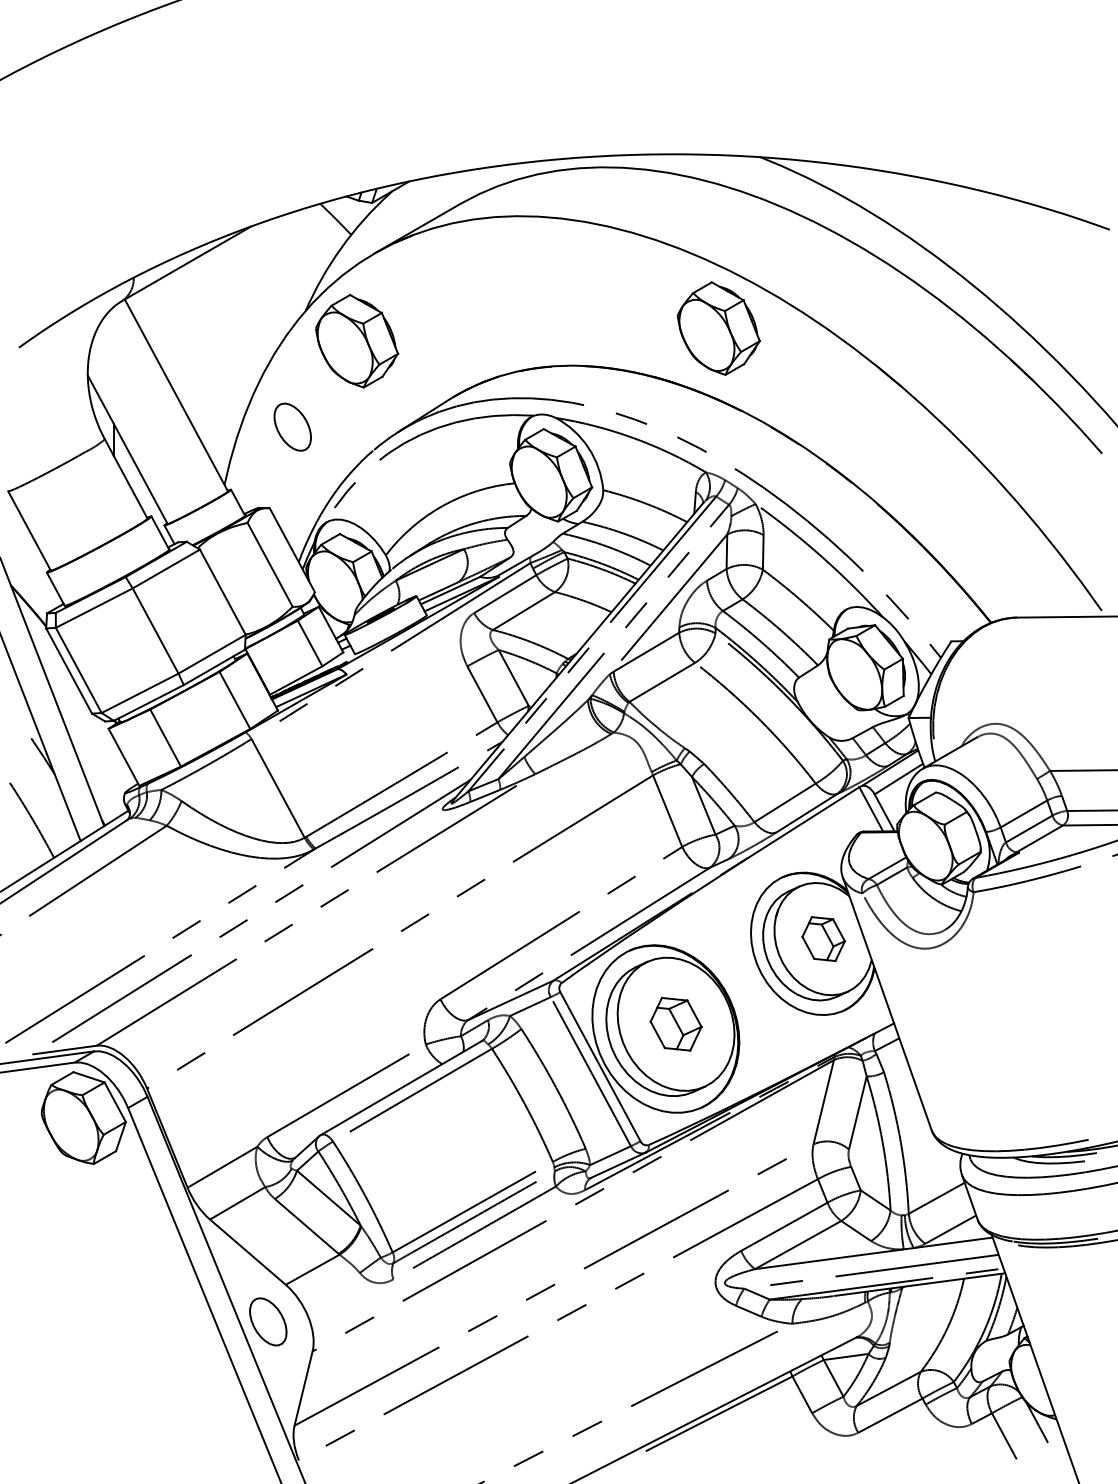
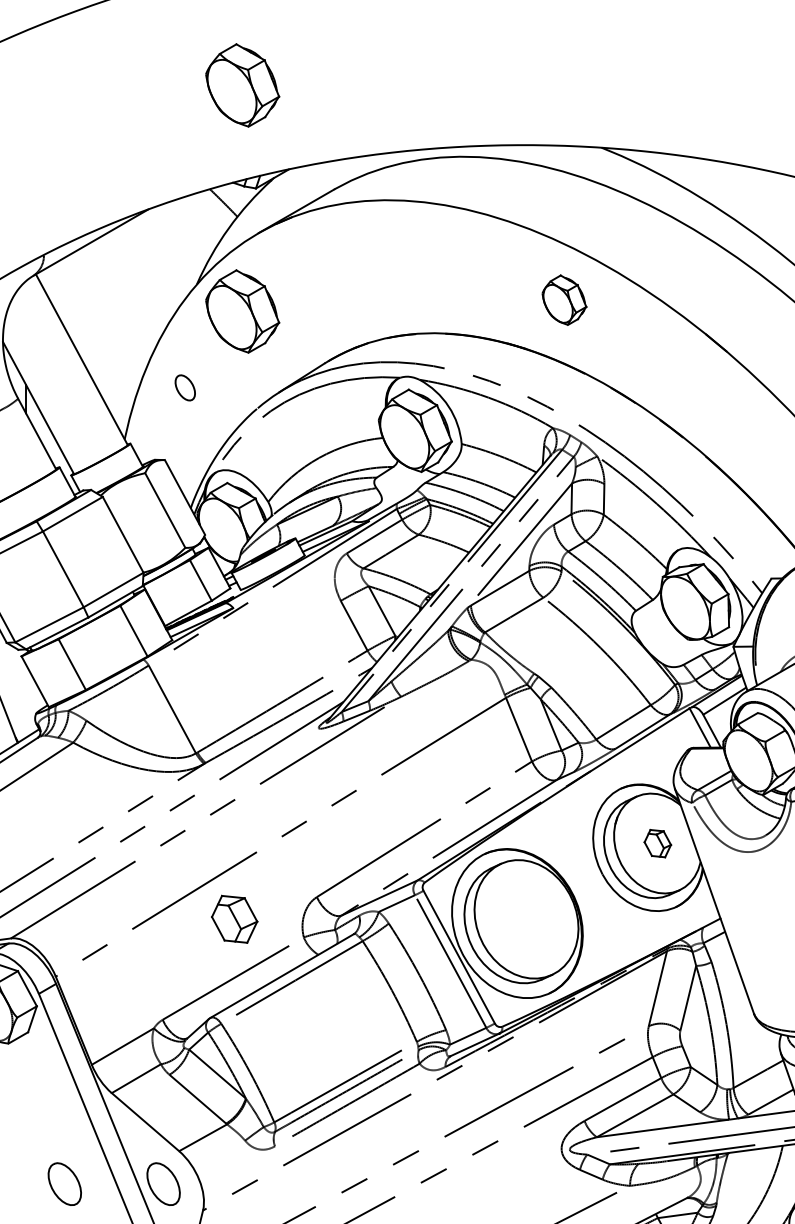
part: (357, 86) -> (243, 84), added
part: (718, 328) -> (564, 300), size x0.6
part: (292, 426) -> (185, 387), size x0.6
part: (823, 939) -> (657, 843), size x0.7
part: (675, 1023) -> (234, 918), moved
part: (157, 1321) -> (65, 1183), added

